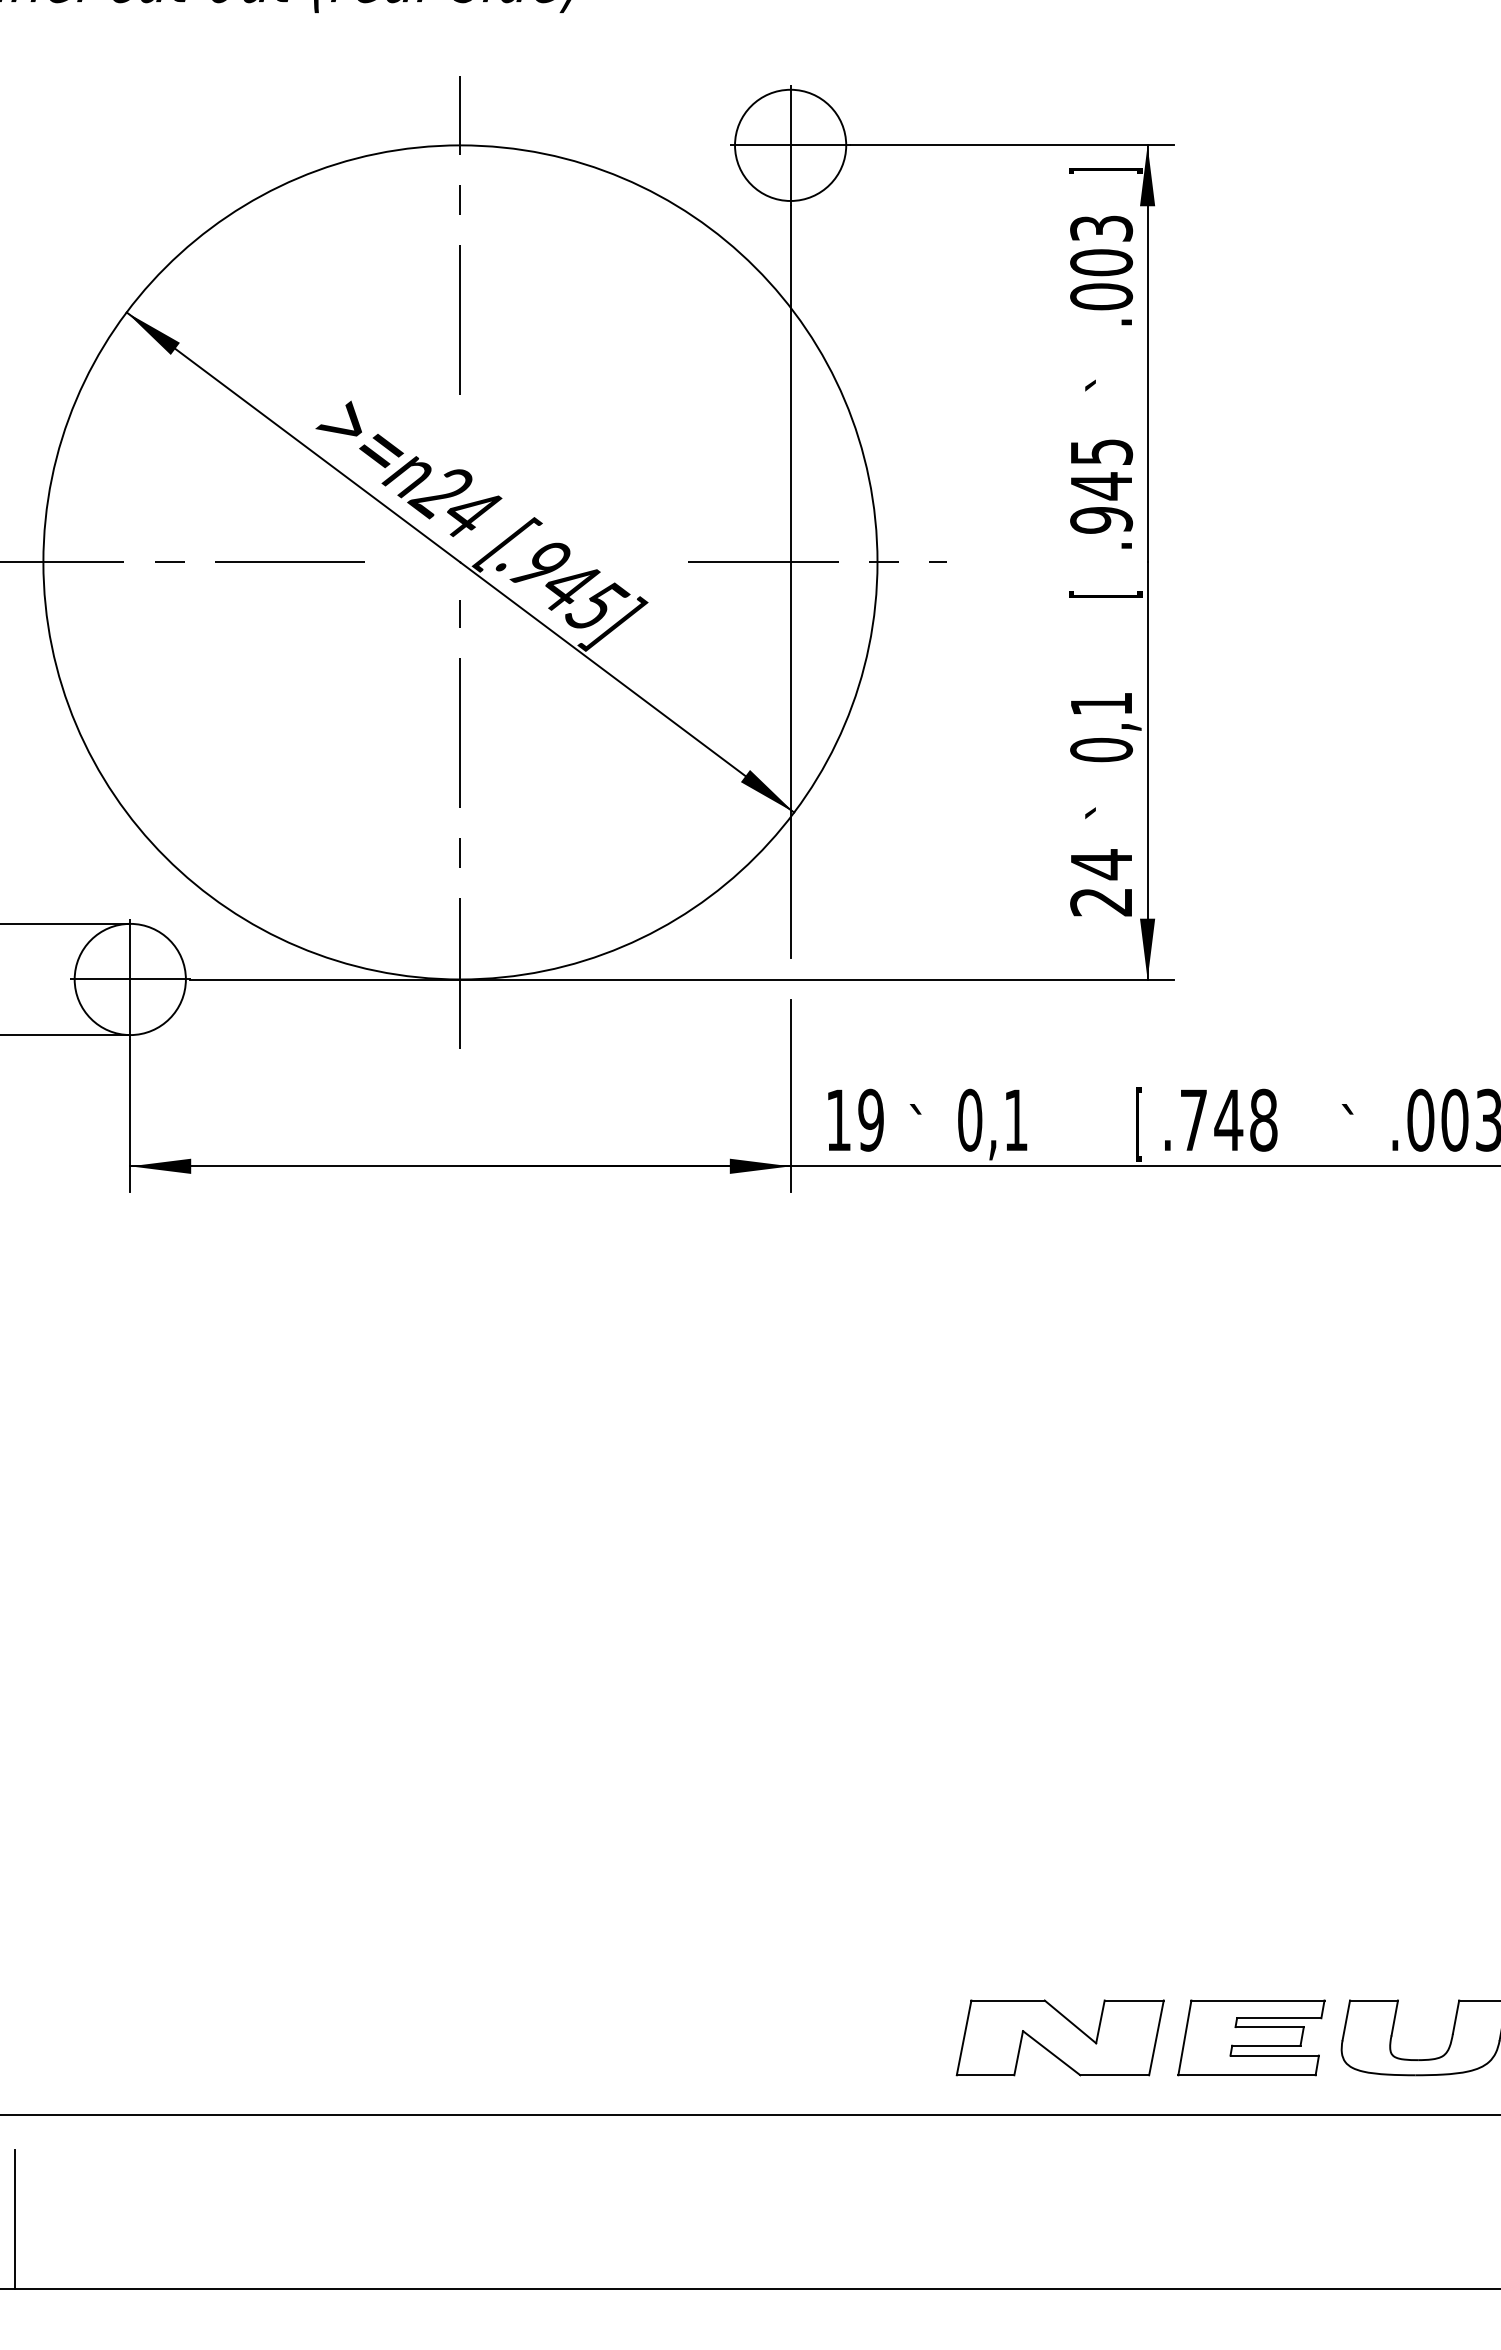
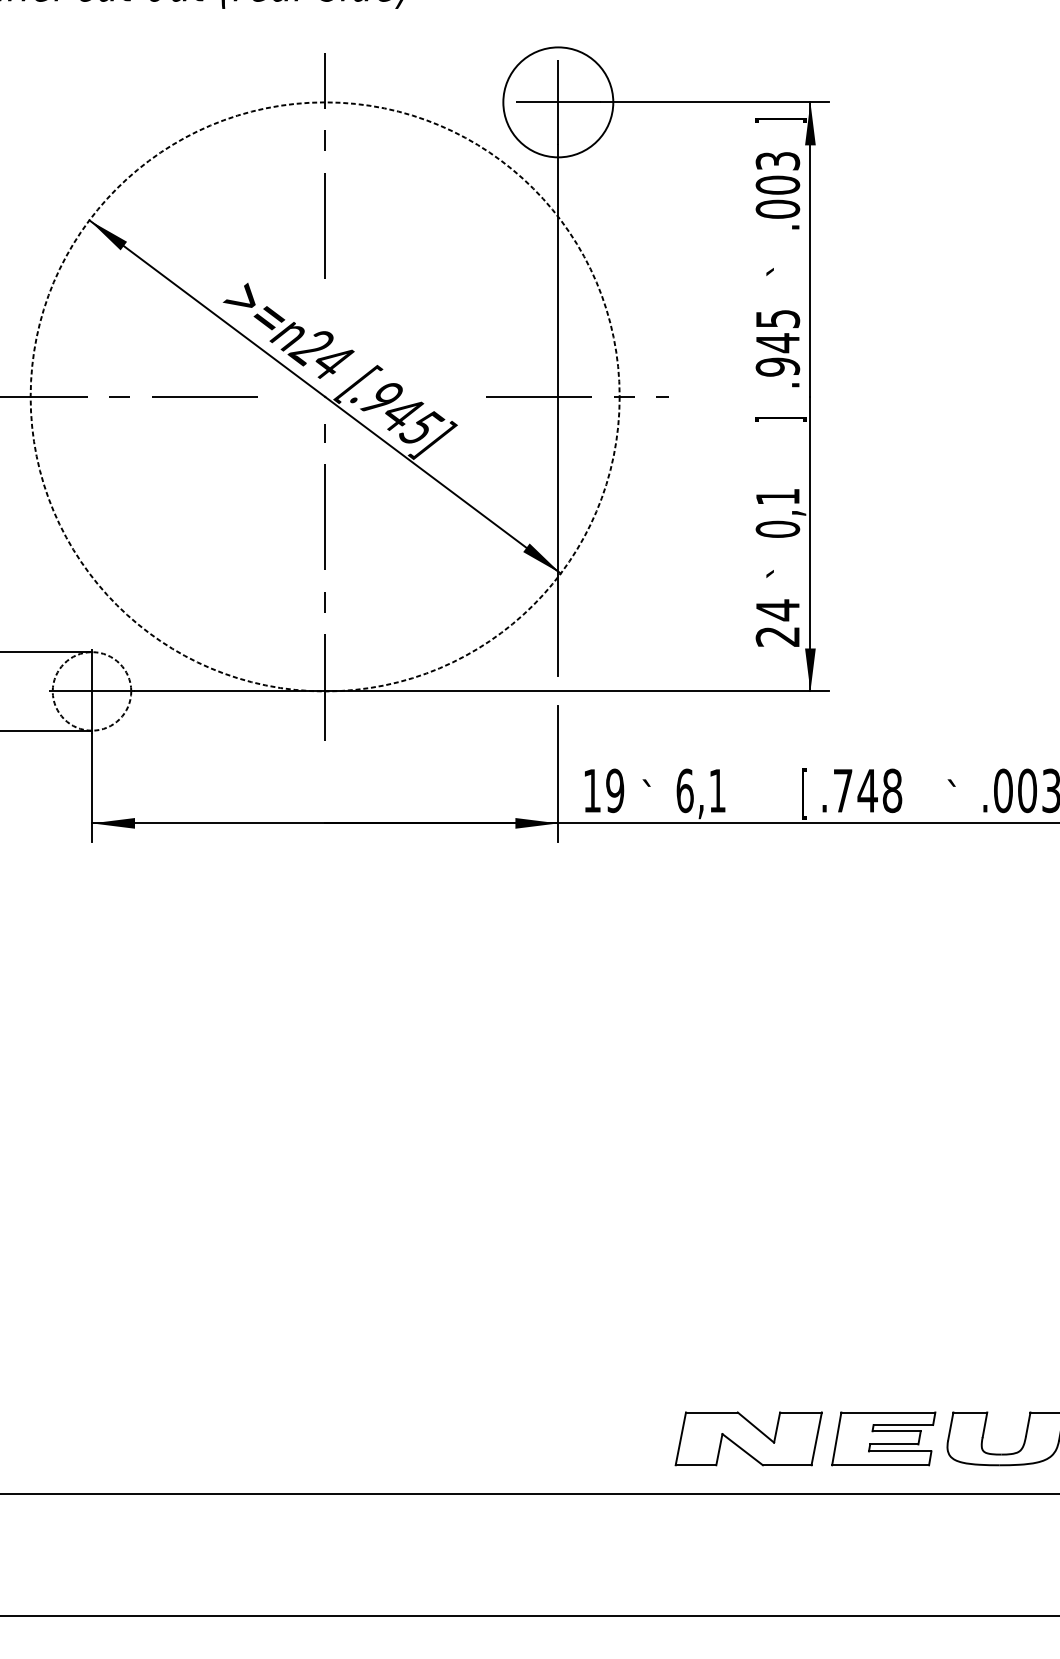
circle: (790, 145) -> (558, 102), size x1.4
circle: (460, 562) -> (325, 396), solid -> dashed
text: (1105, 594) -> (780, 419), [ -> ]
circle: (129, 979) -> (91, 691), solid -> dashed
text: (970, 1119) -> (685, 790), 0,1 -> 6,1
line: (15, 2219) -> (10, 1567), removed

